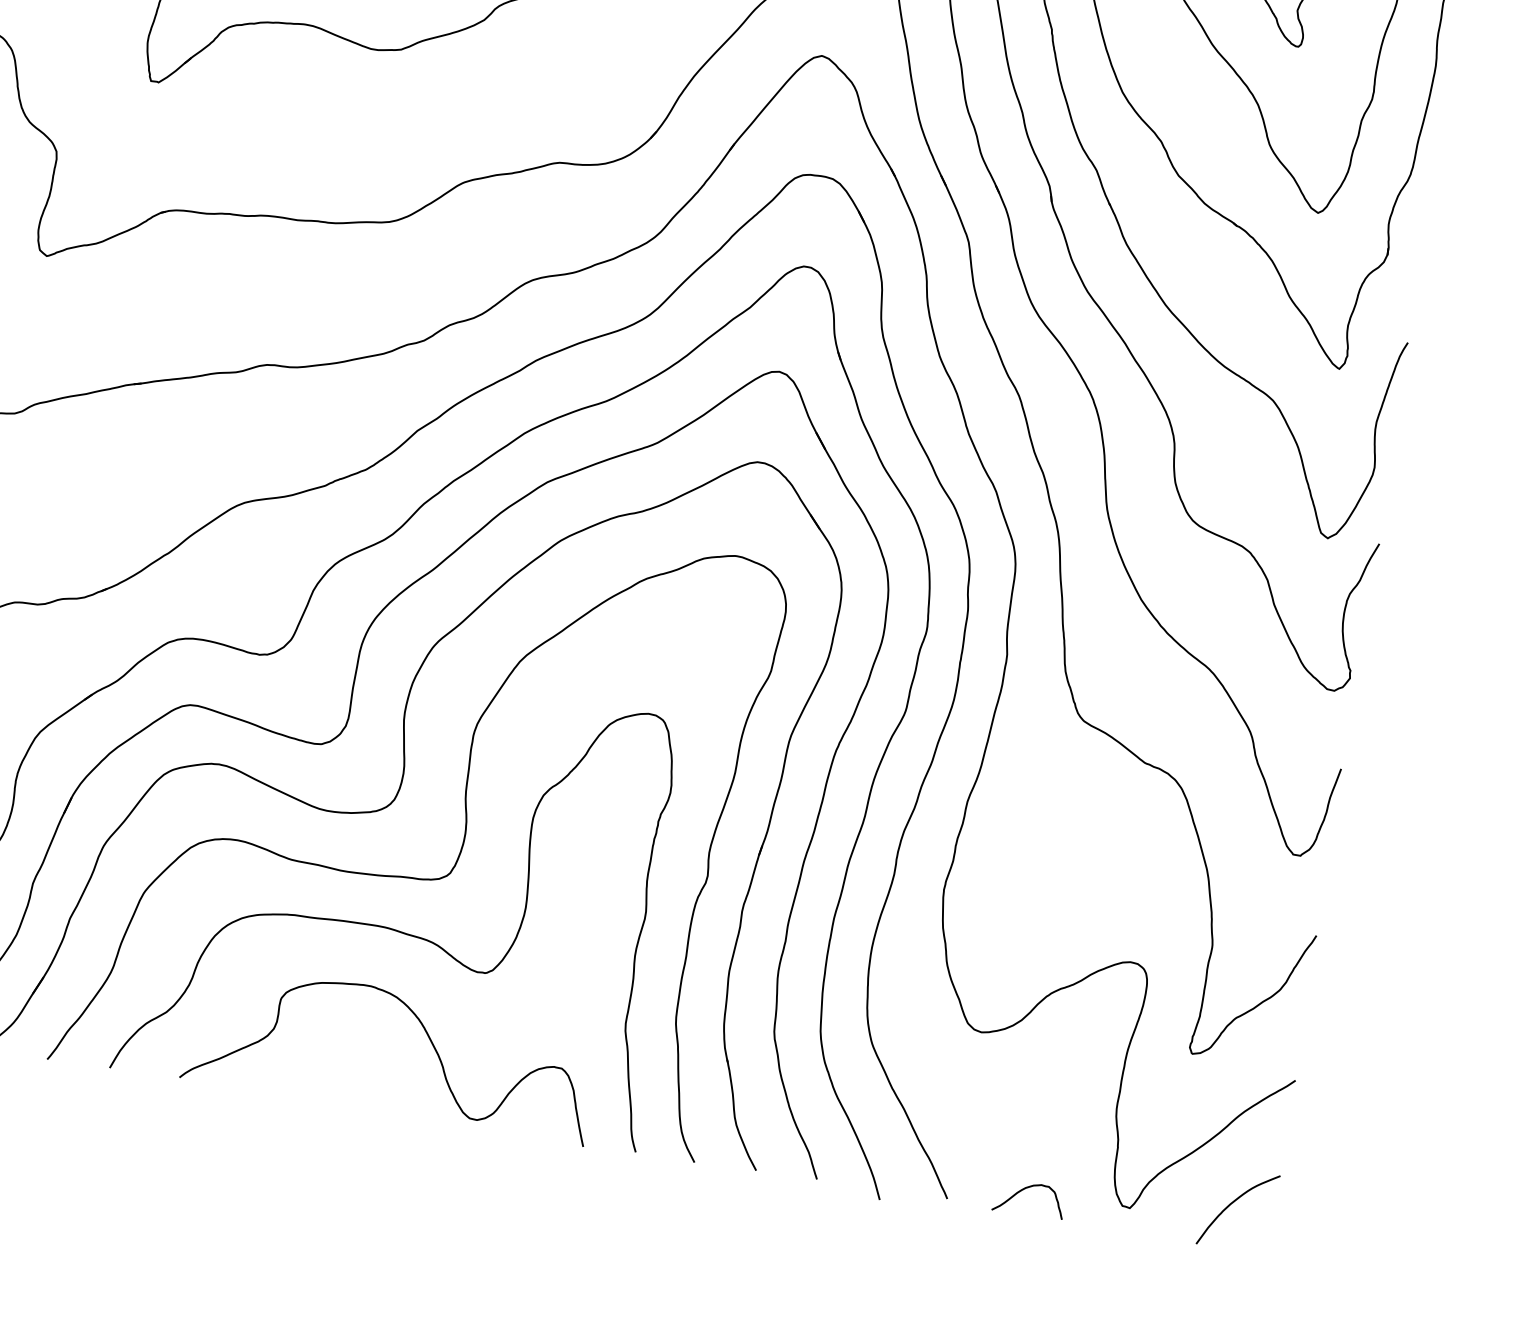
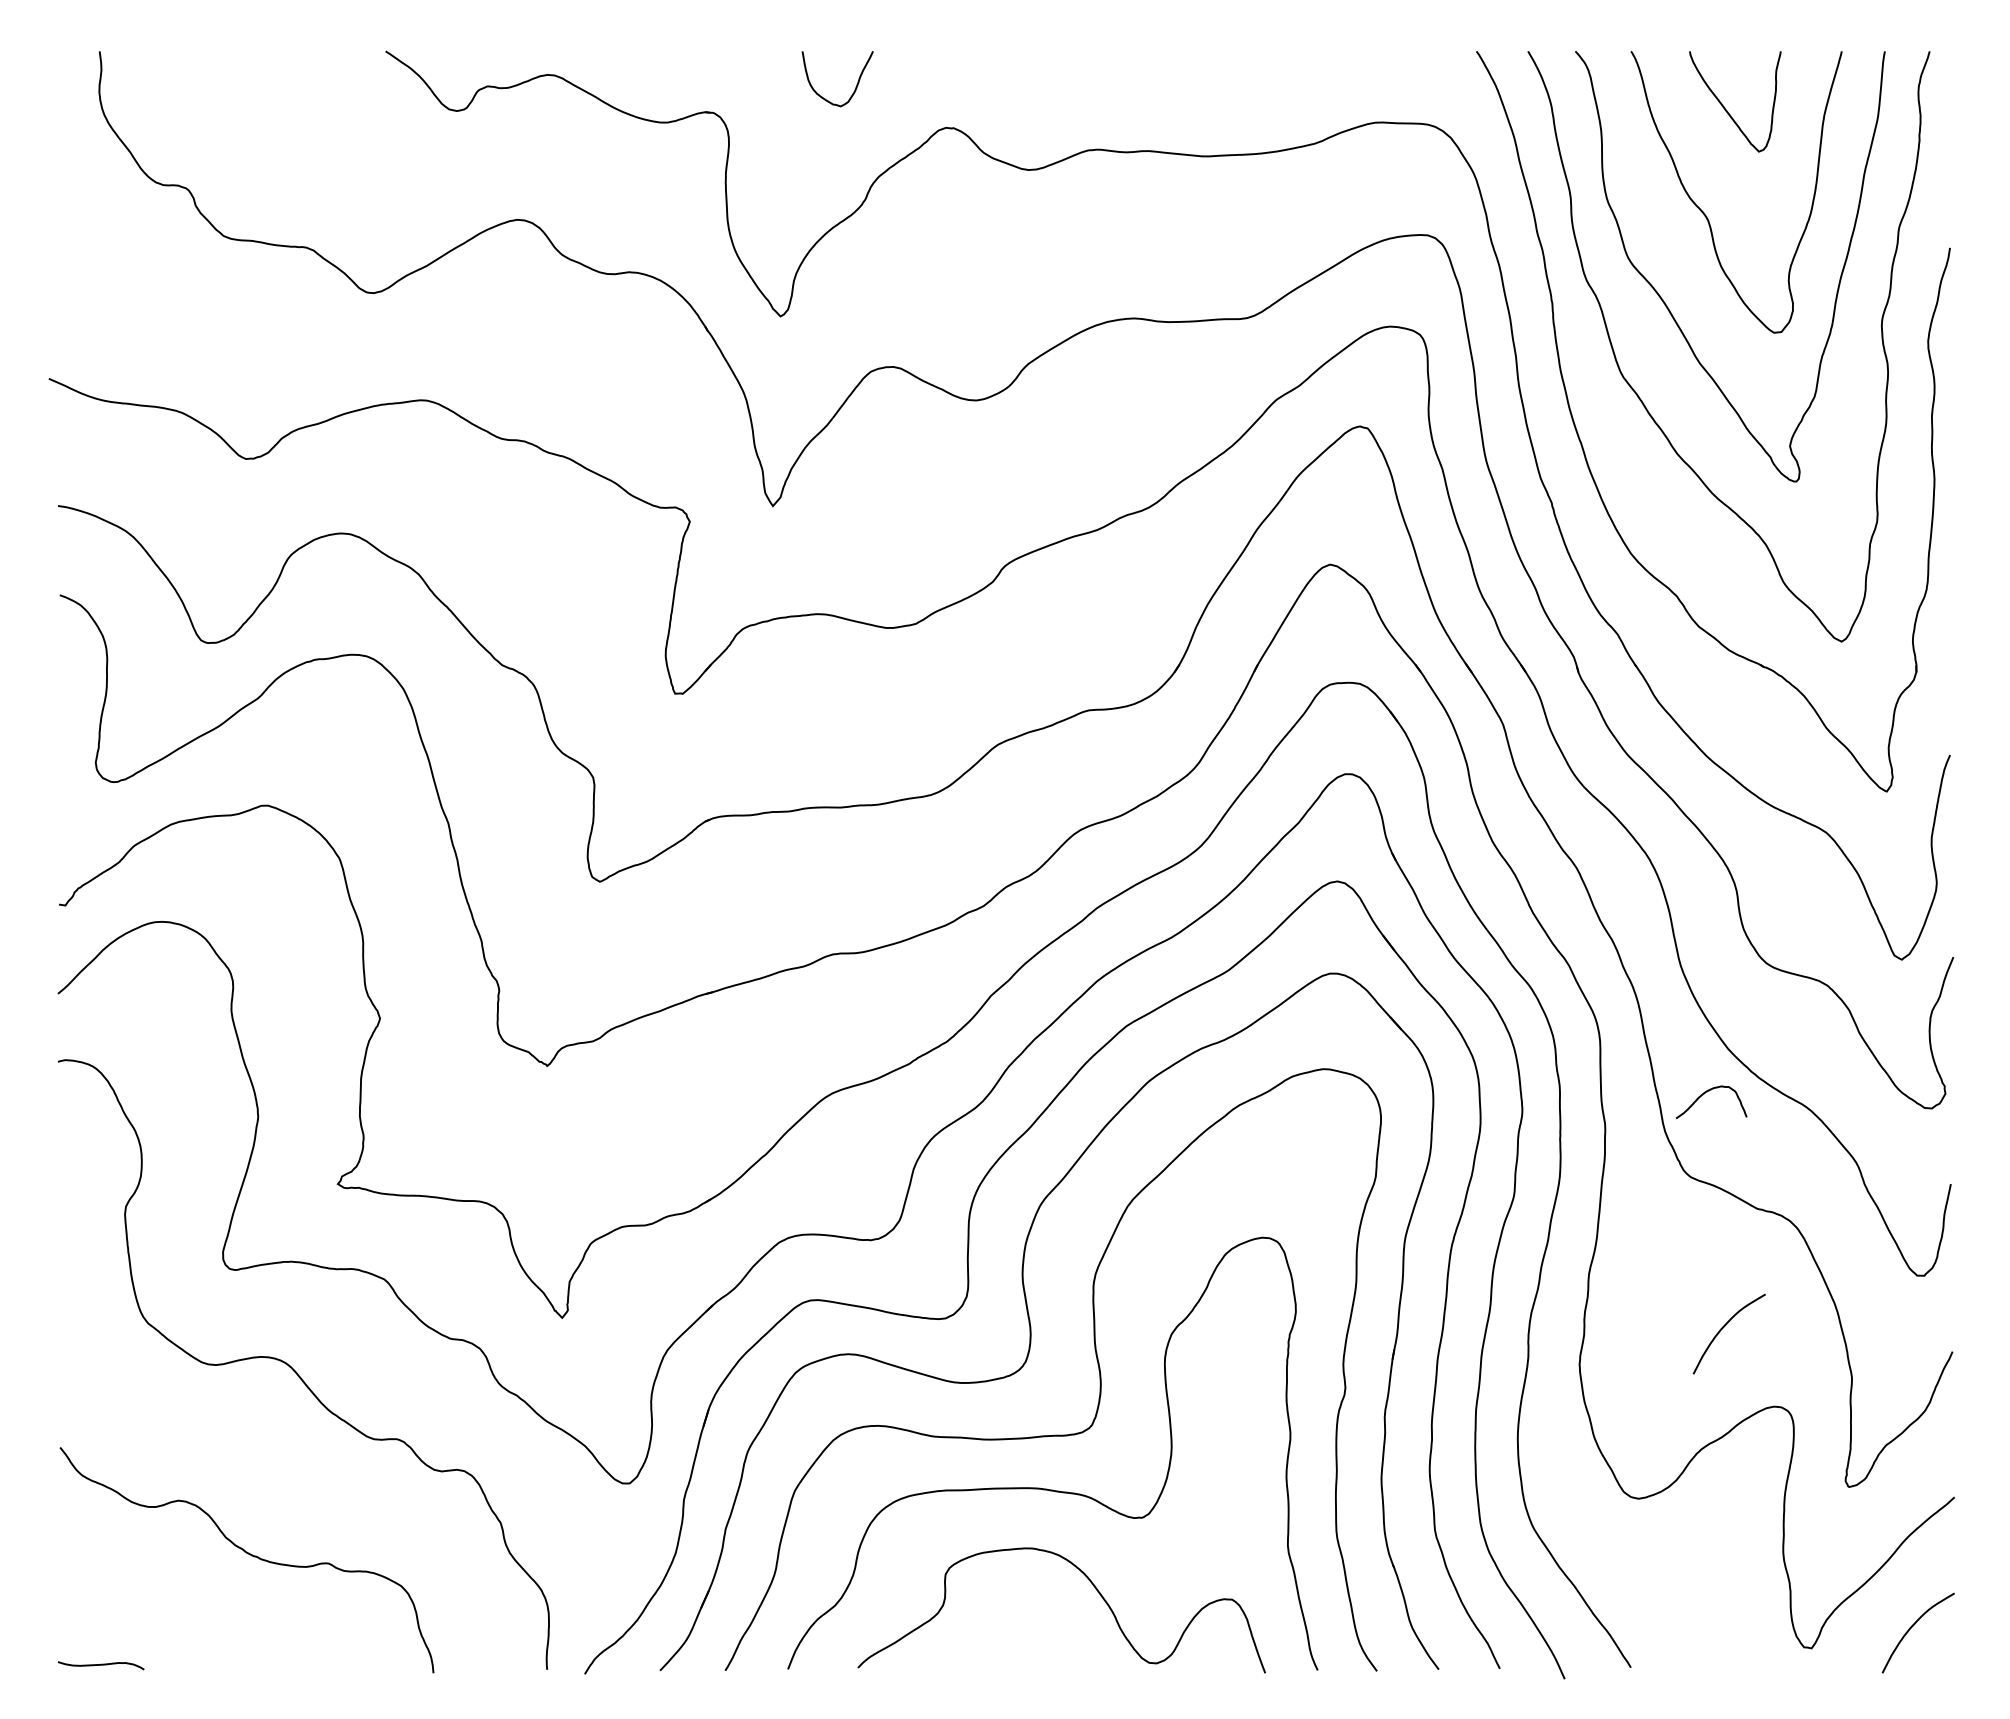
curve: (1092, 876) -> (1723, 1328), added
curve: (1026, 1188) -> (1707, 1092), moved

